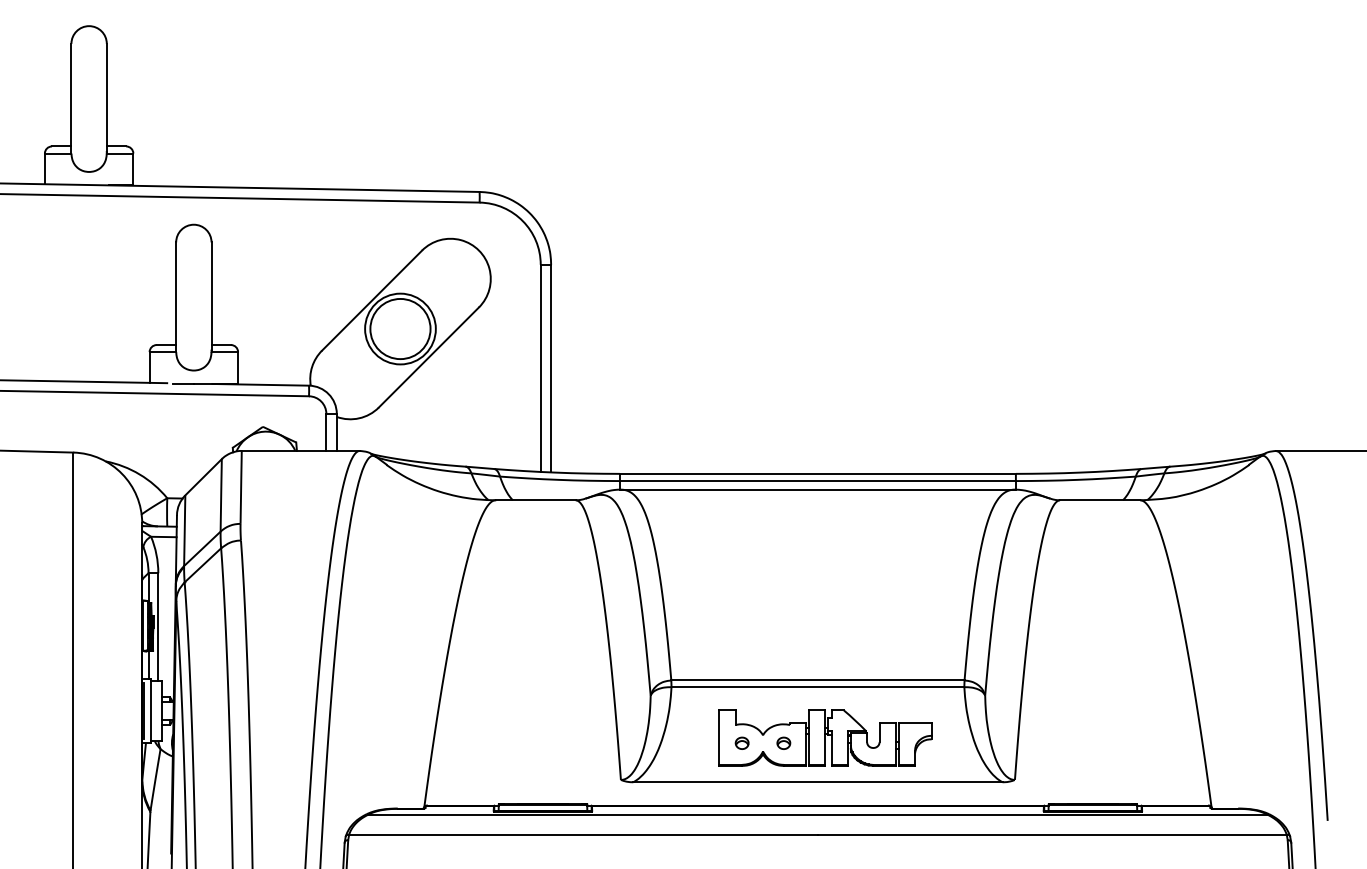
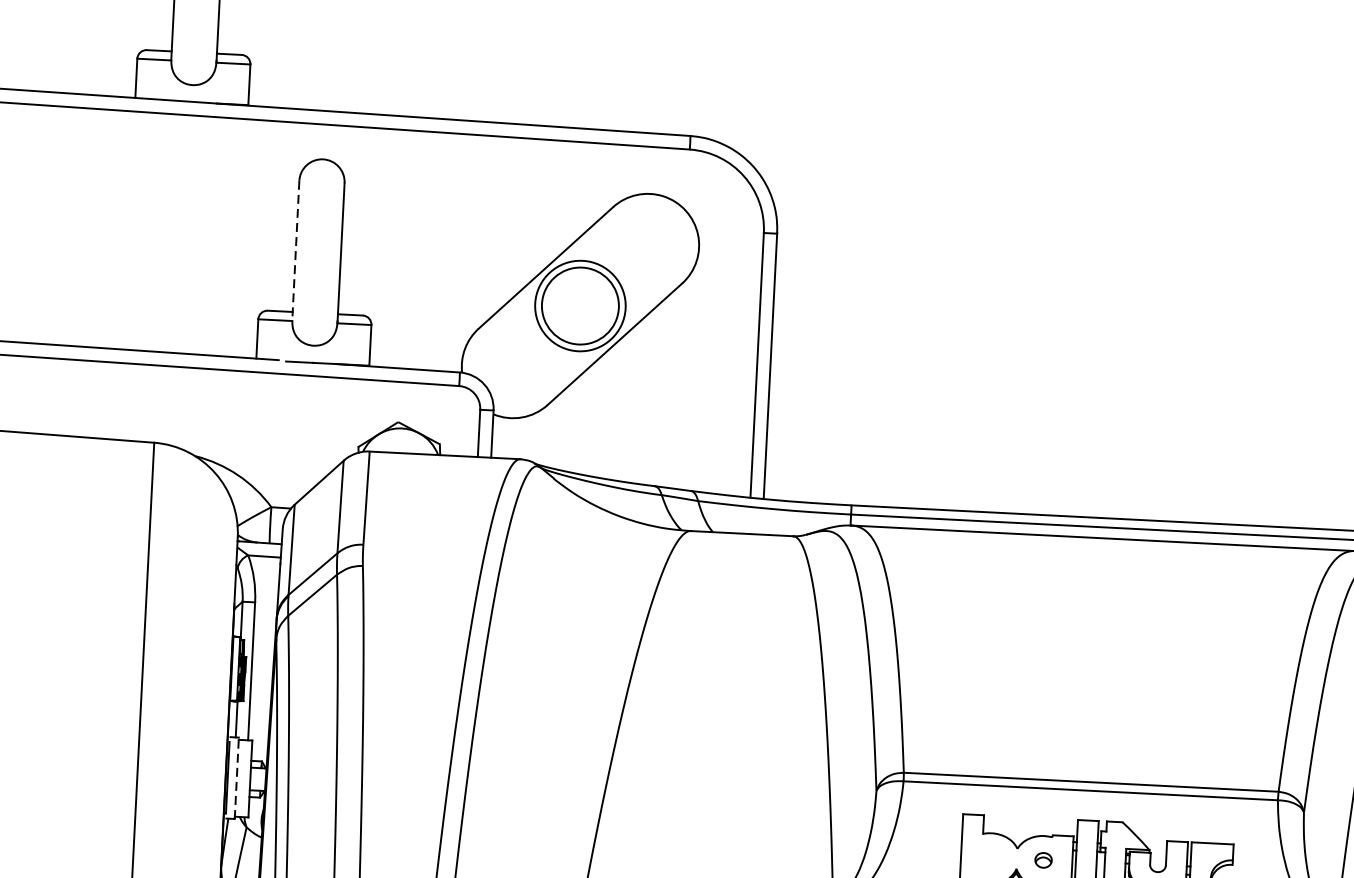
line: (176, 297) -> (296, 251), solid -> dashed
line: (150, 711) -> (236, 778), solid -> dashed
part: (741, 742) -> (989, 856), removed

